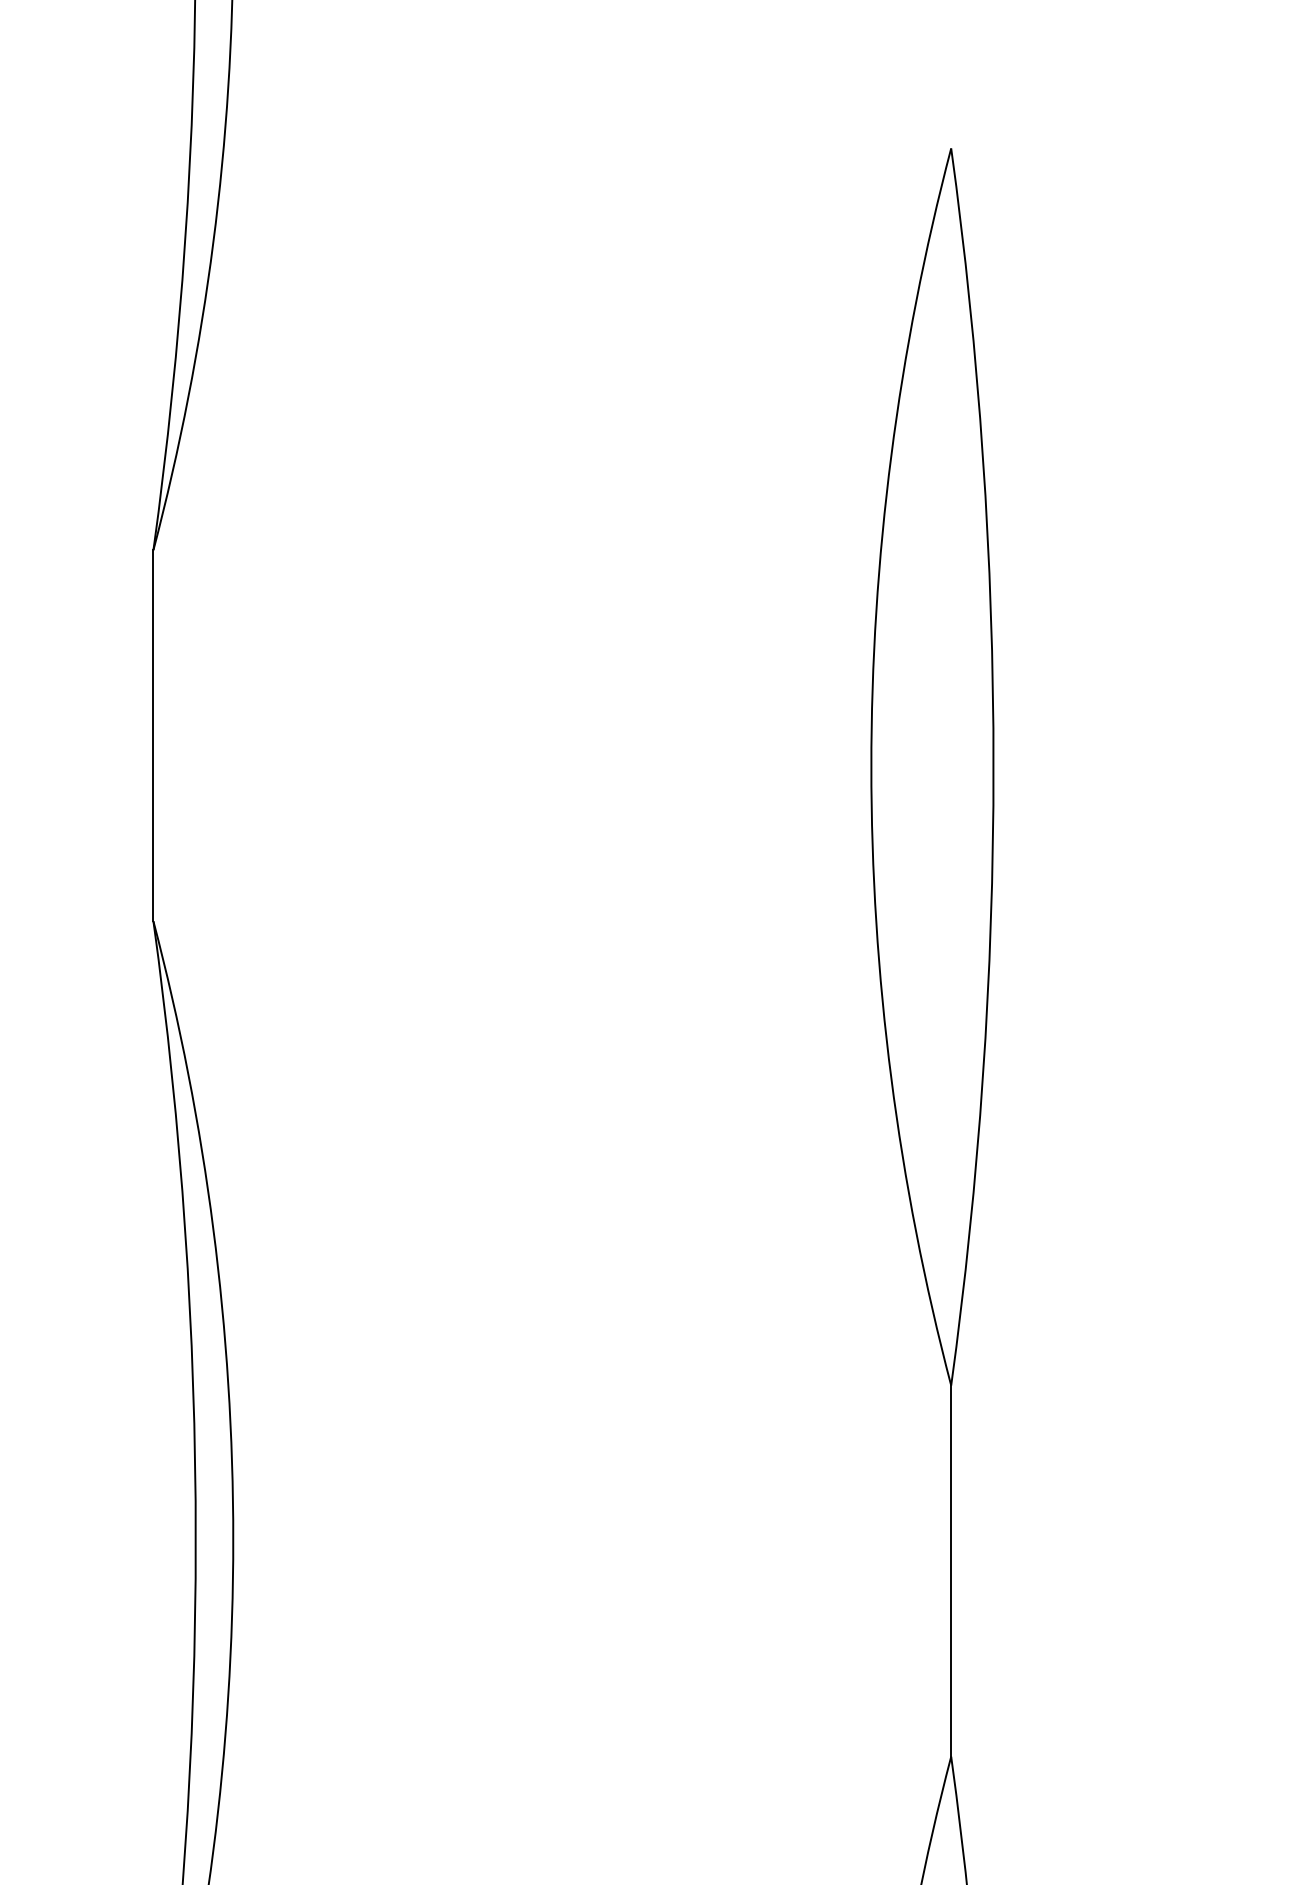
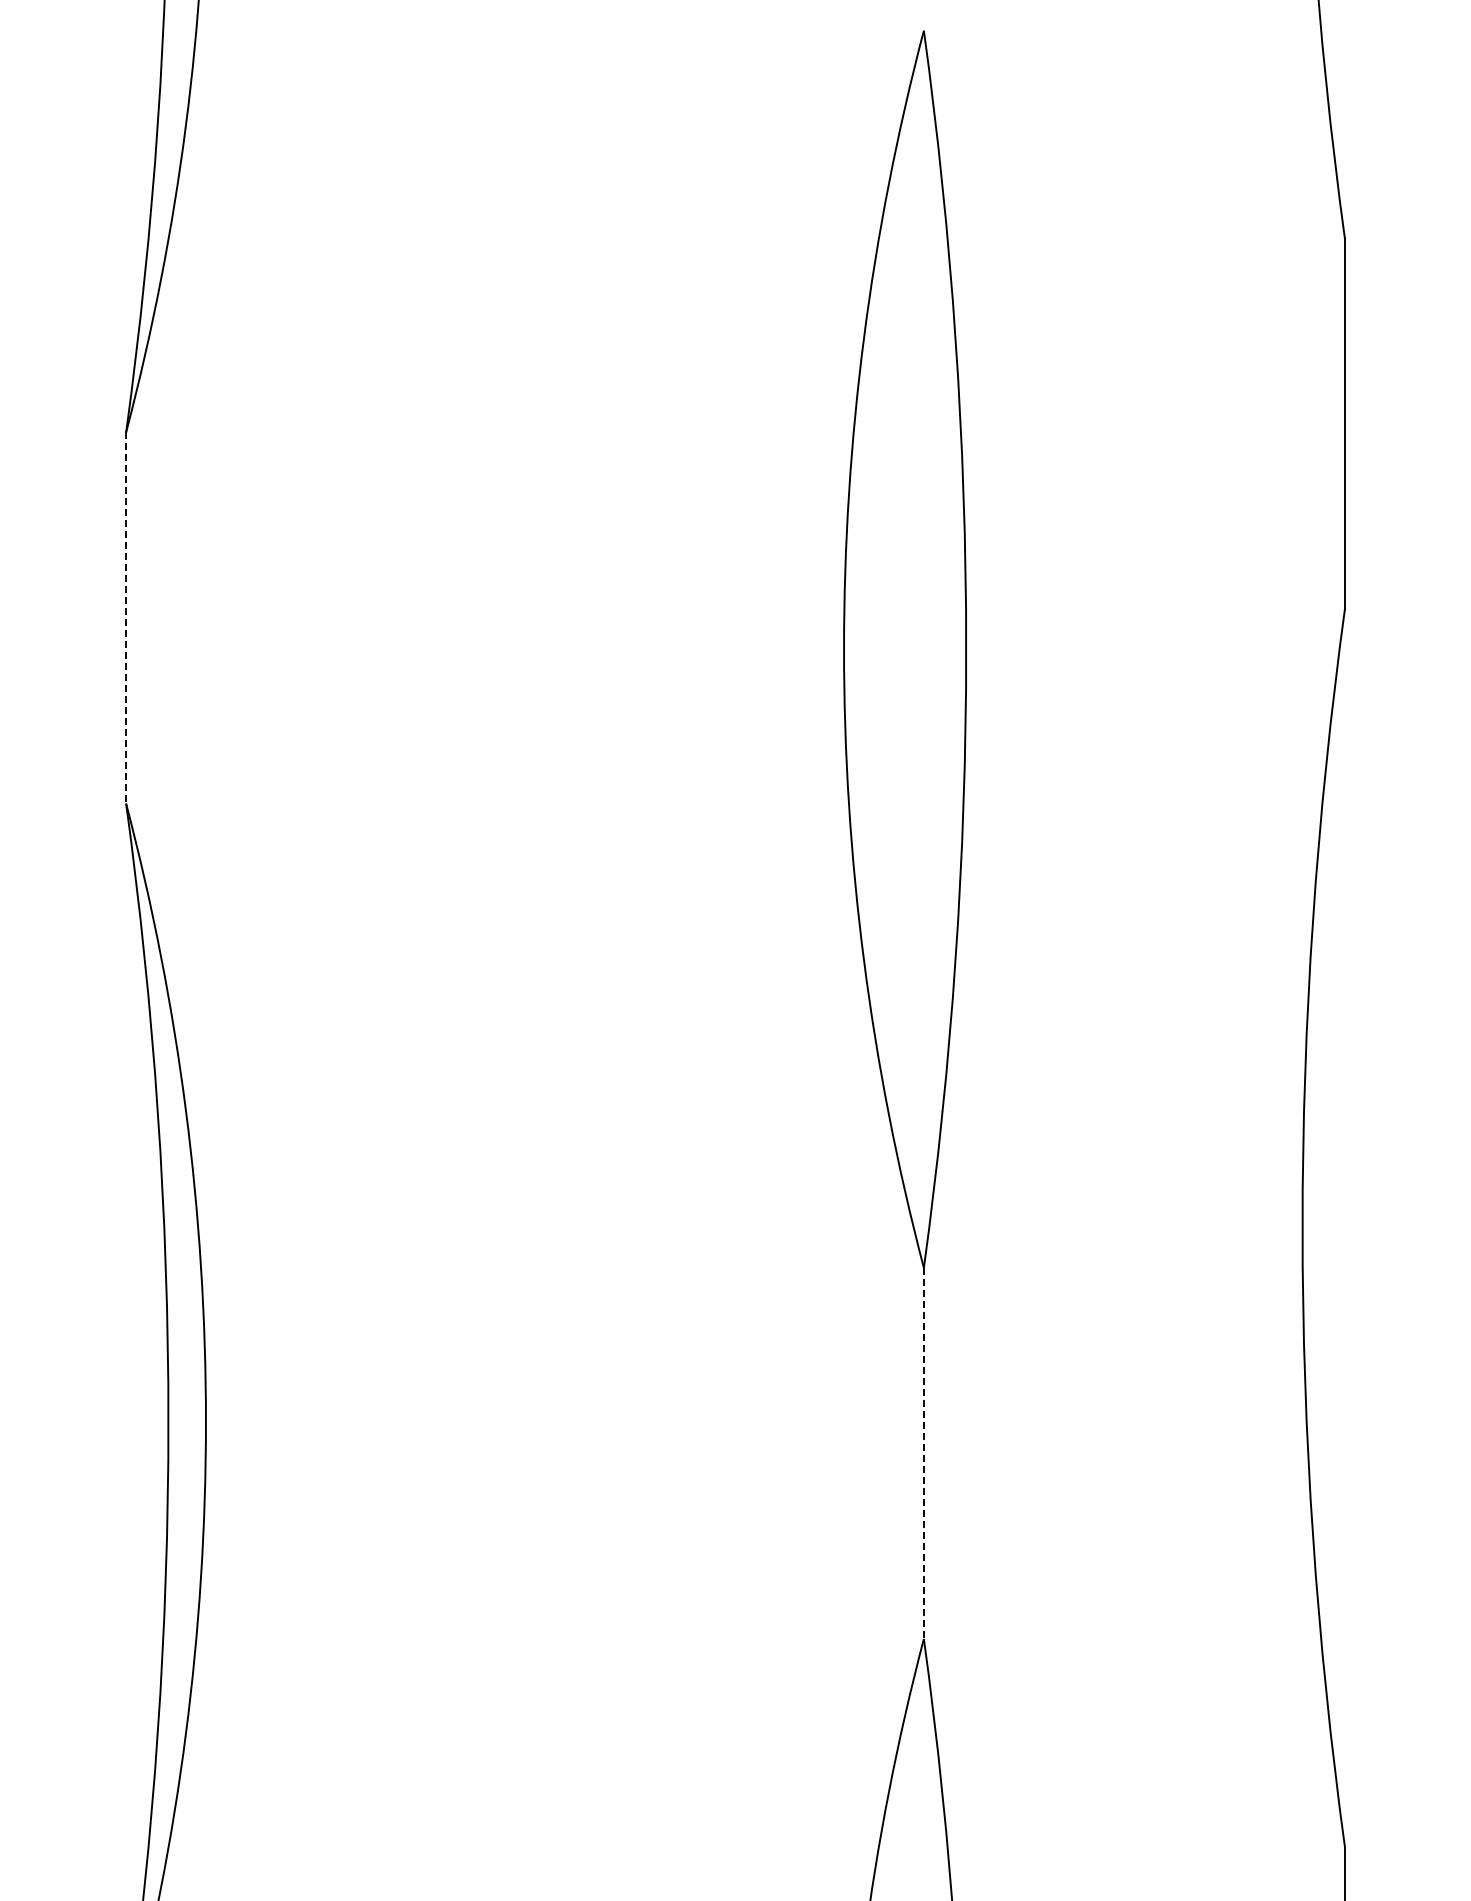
line: (153, 736) -> (126, 618), solid -> dashed
line: (950, 1571) -> (923, 1453), solid -> dashed

